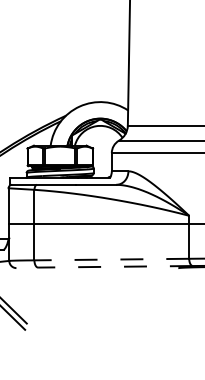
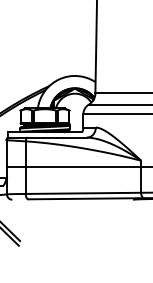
line: (111, 259) -> (83, 193), dashed -> solid
line: (114, 266) -> (85, 198), dashed -> solid

